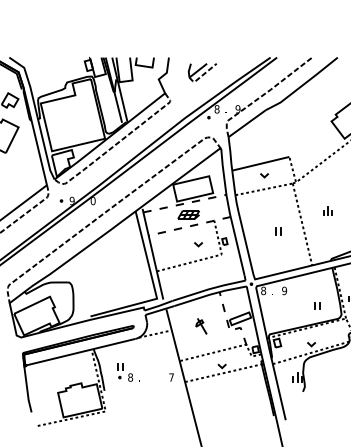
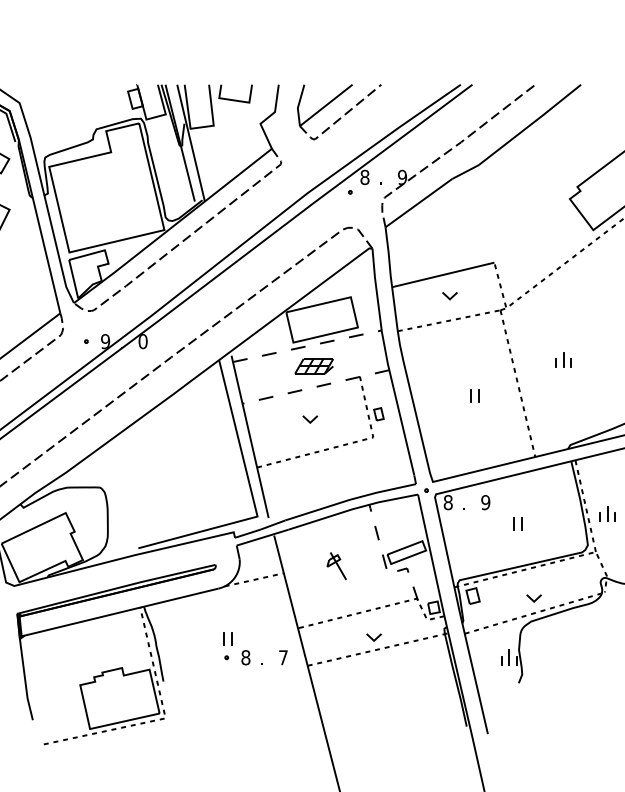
part: (202, 72) -> (338, 111), size x1.67
line: (198, 244) -> (310, 419), moved
part: (317, 305) -> (517, 523), moved
part: (128, 372) -> (242, 648), moved

